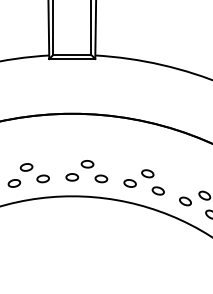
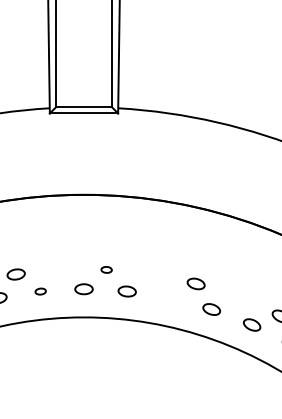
part: (87, 164) -> (106, 270), size x0.6
part: (42, 178) -> (39, 290), size x0.6
part: (129, 183) -> (168, 298), removed

